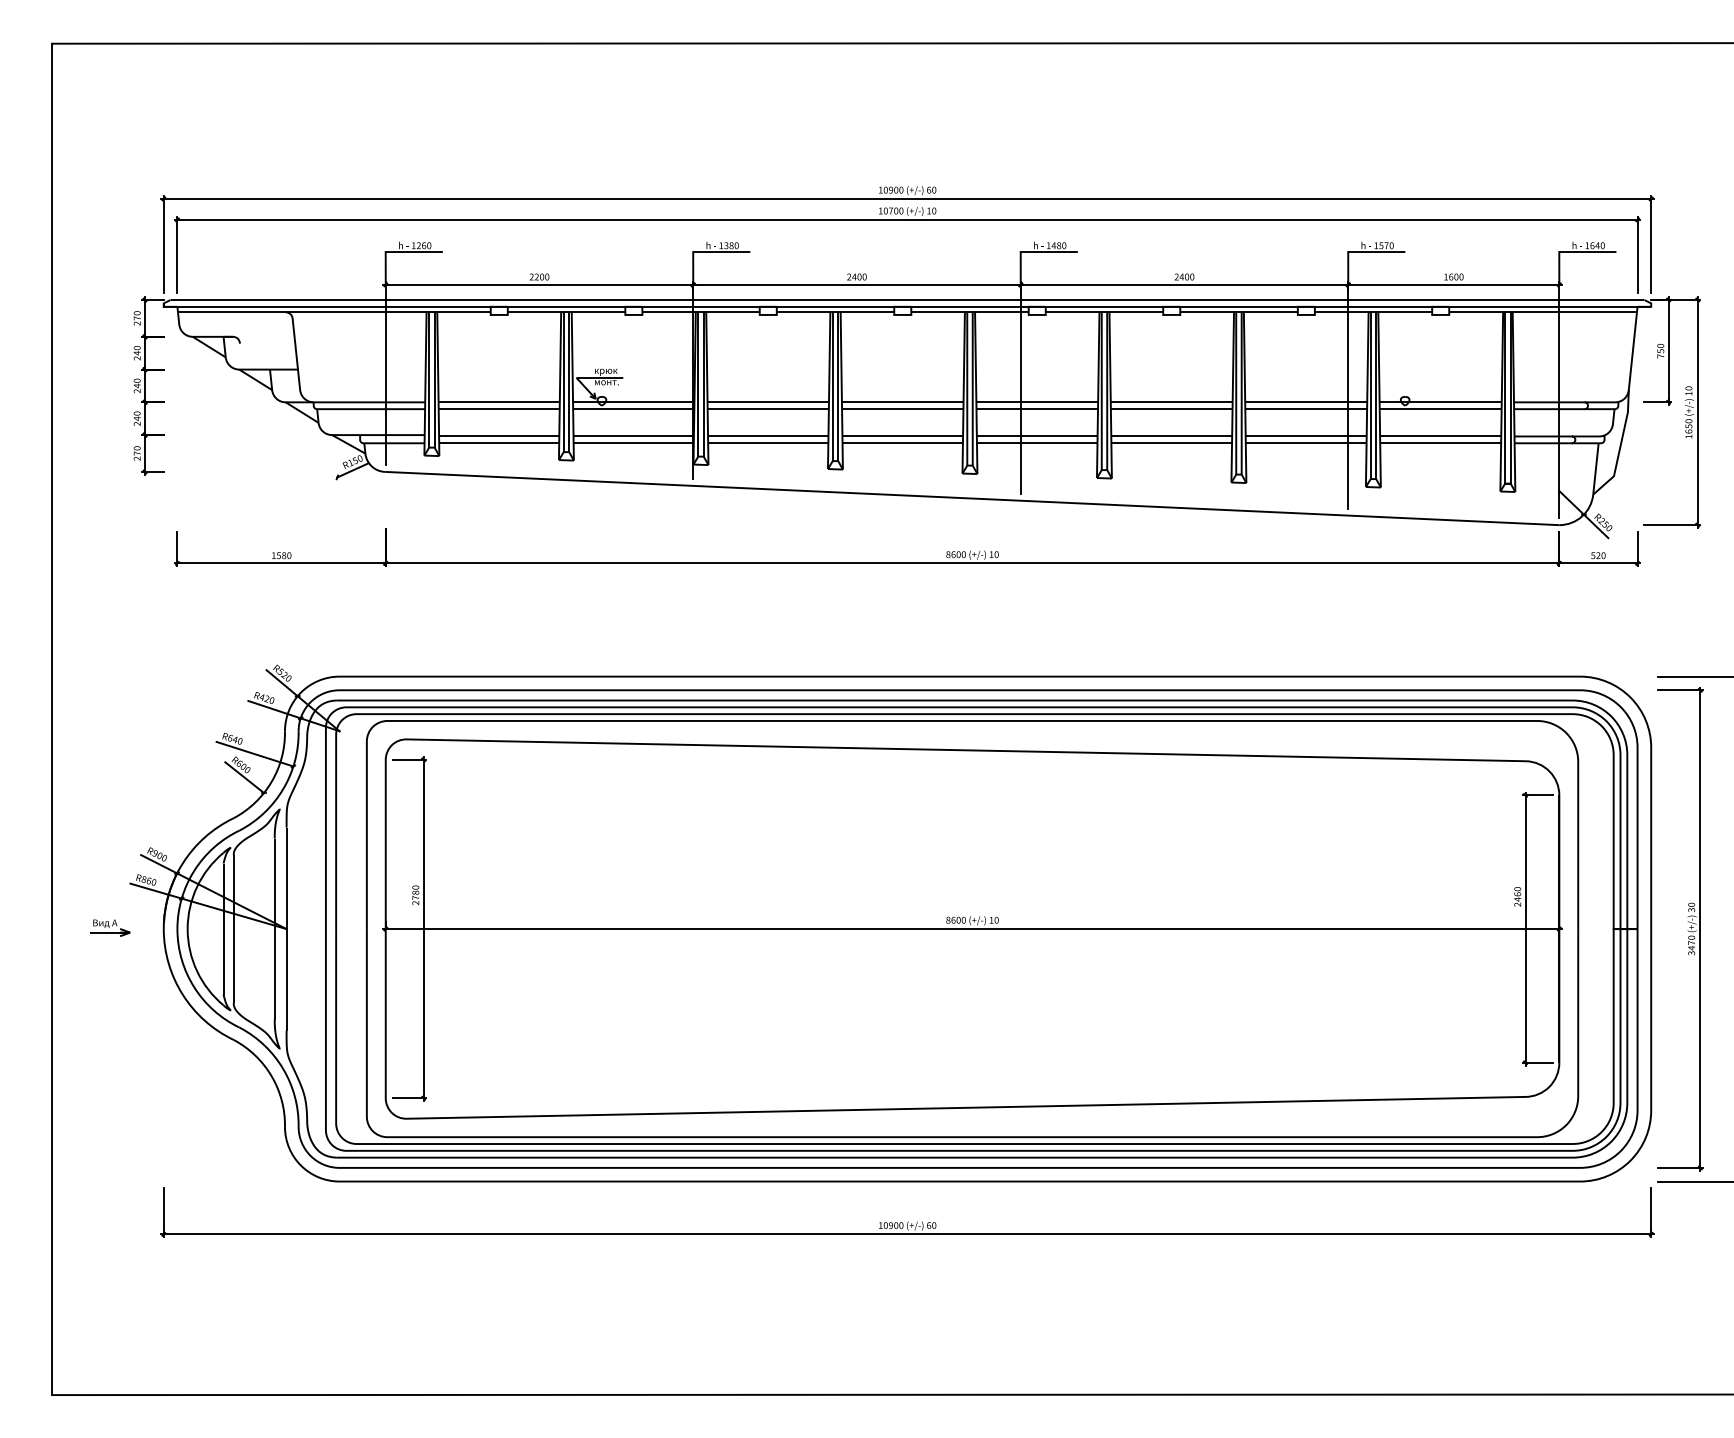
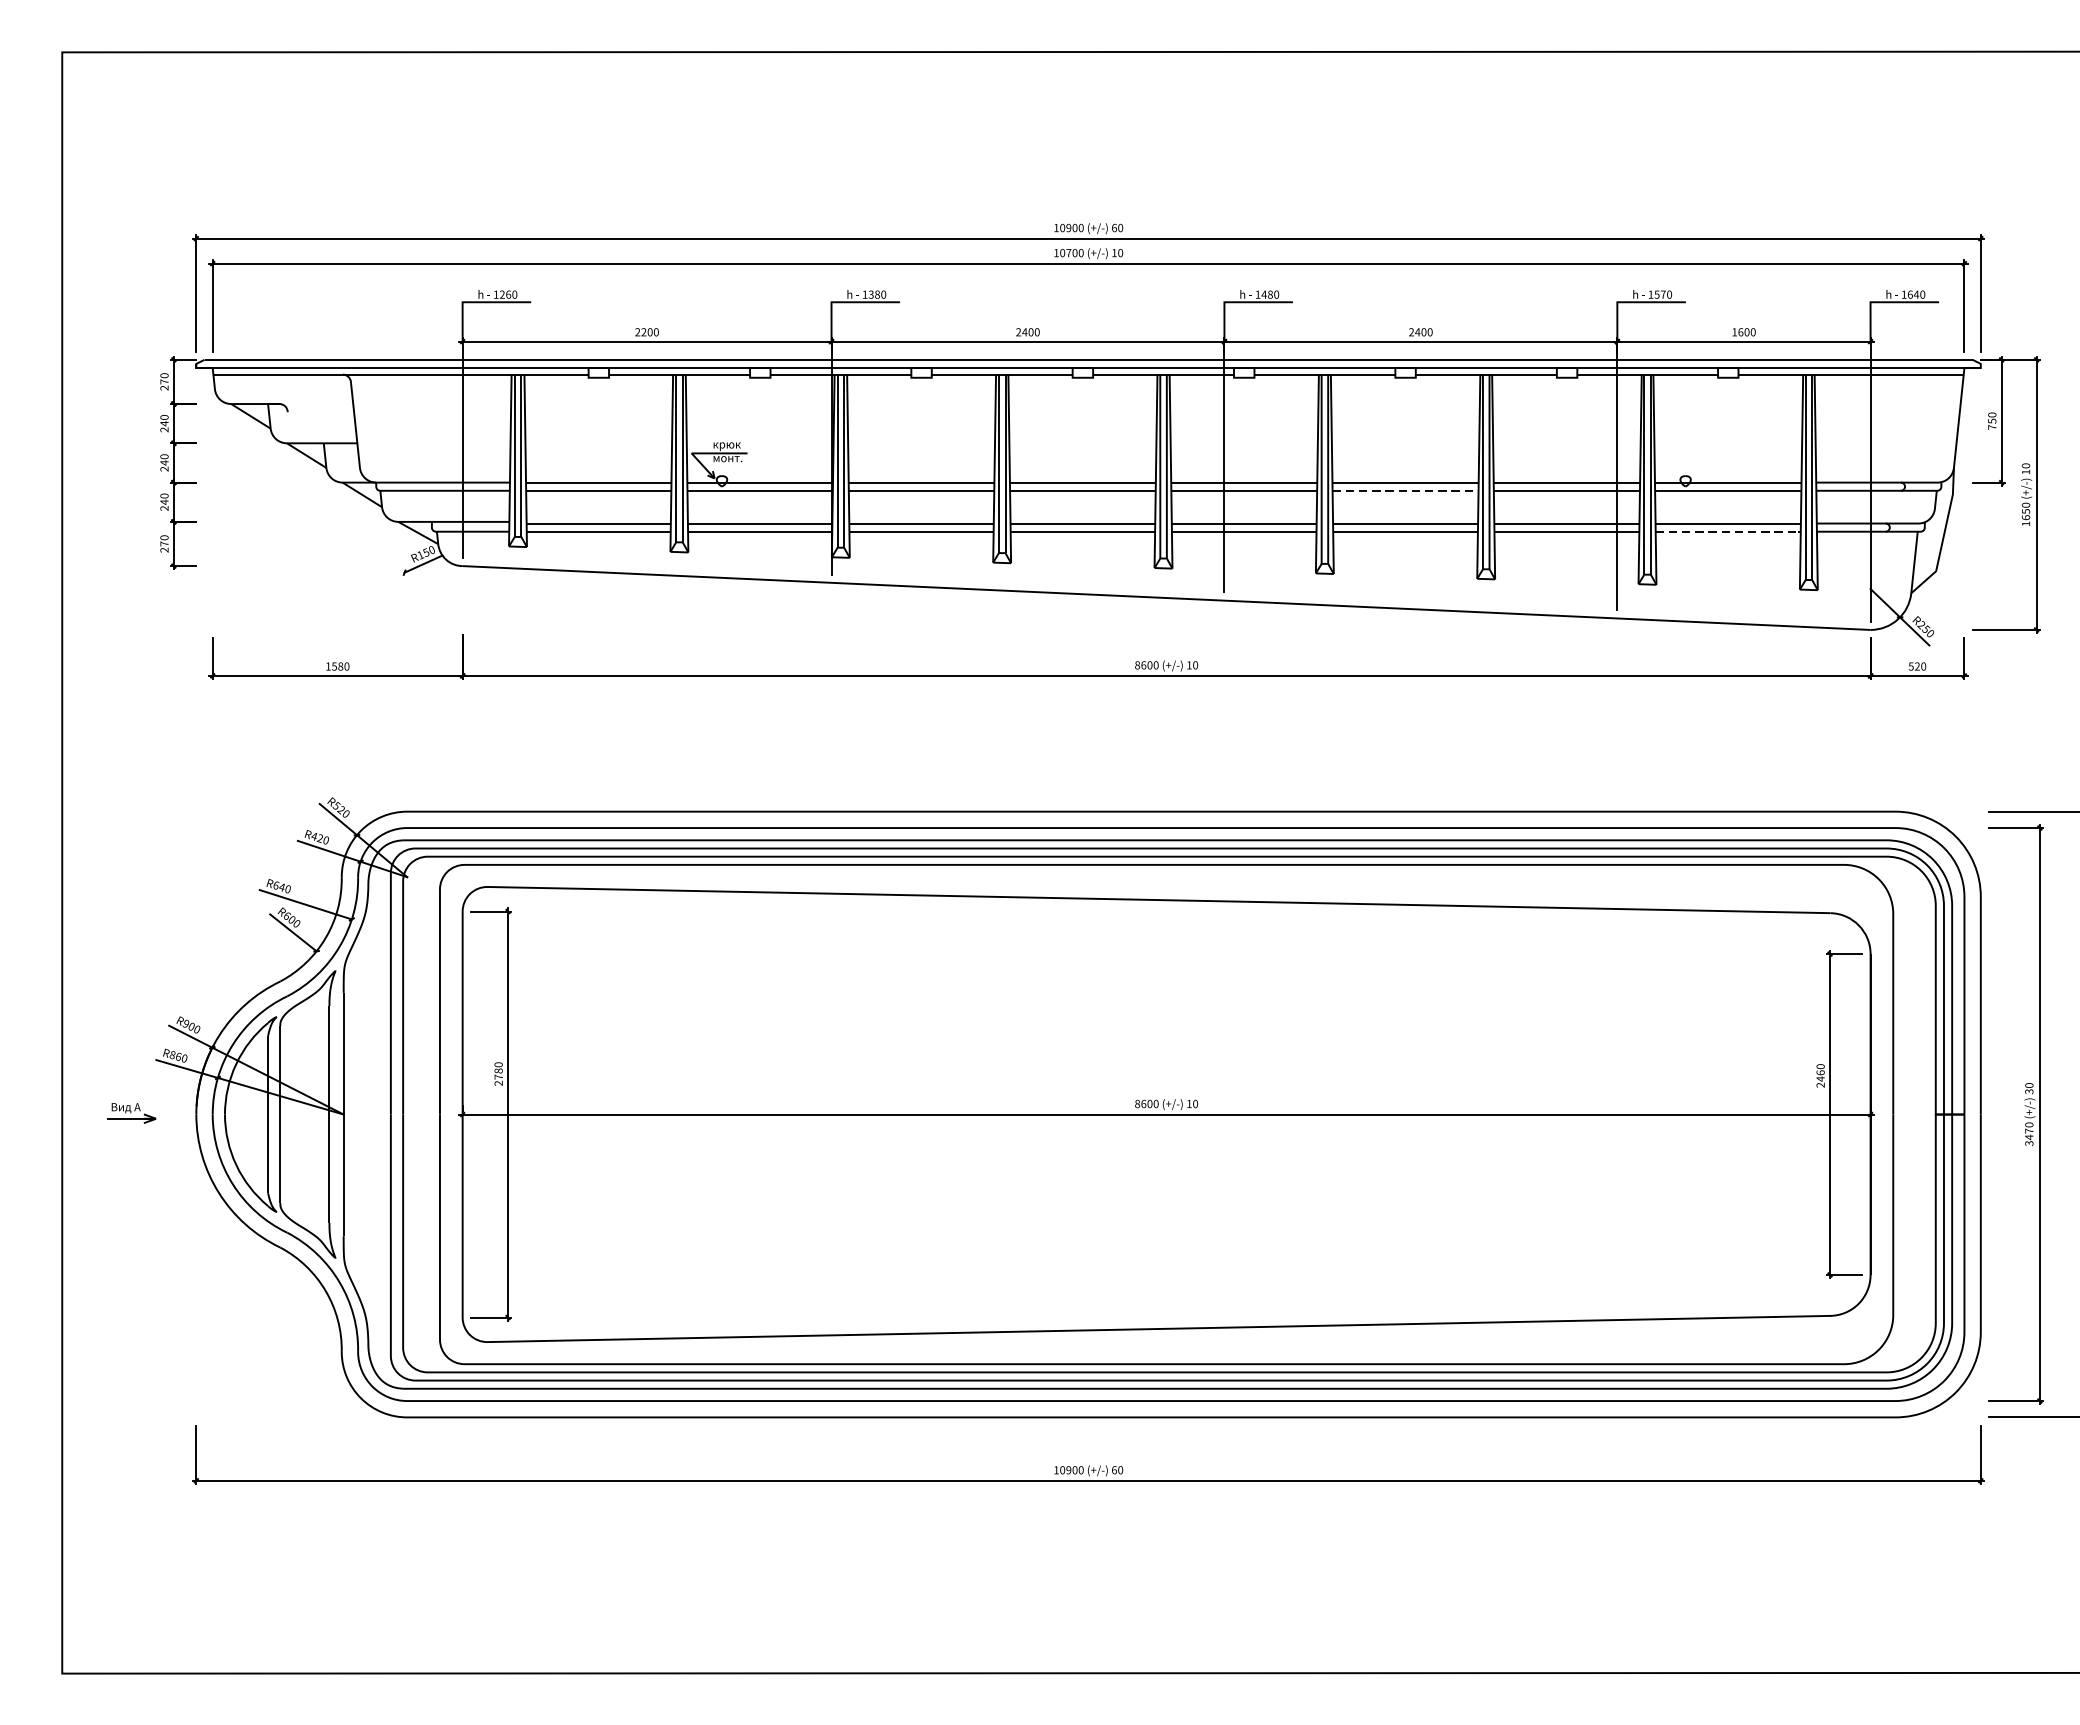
line: (1171, 409) -> (1405, 491), solid -> dashed
line: (1441, 443) -> (1729, 531), solid -> dashed

